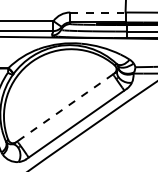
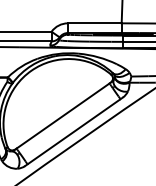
line: (97, 12) -> (94, 23), dashed -> solid
line: (65, 108) -> (63, 116), dashed -> solid

